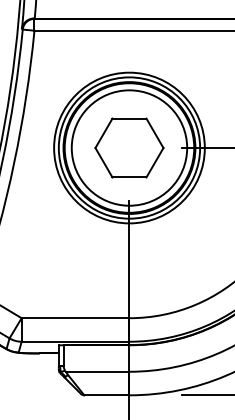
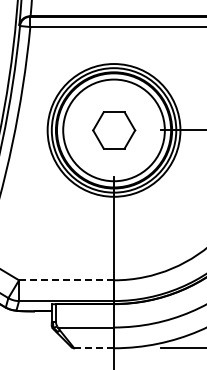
part: (129, 148) -> (114, 130), size x0.7
line: (75, 318) -> (66, 280), solid -> dashed
line: (107, 395) -> (94, 348), solid -> dashed

